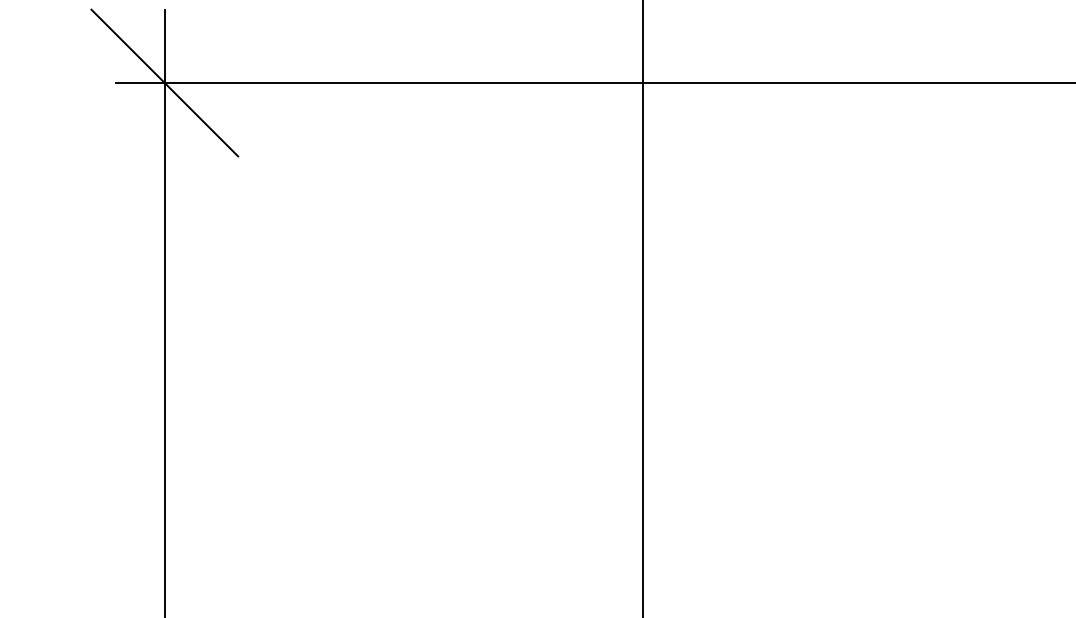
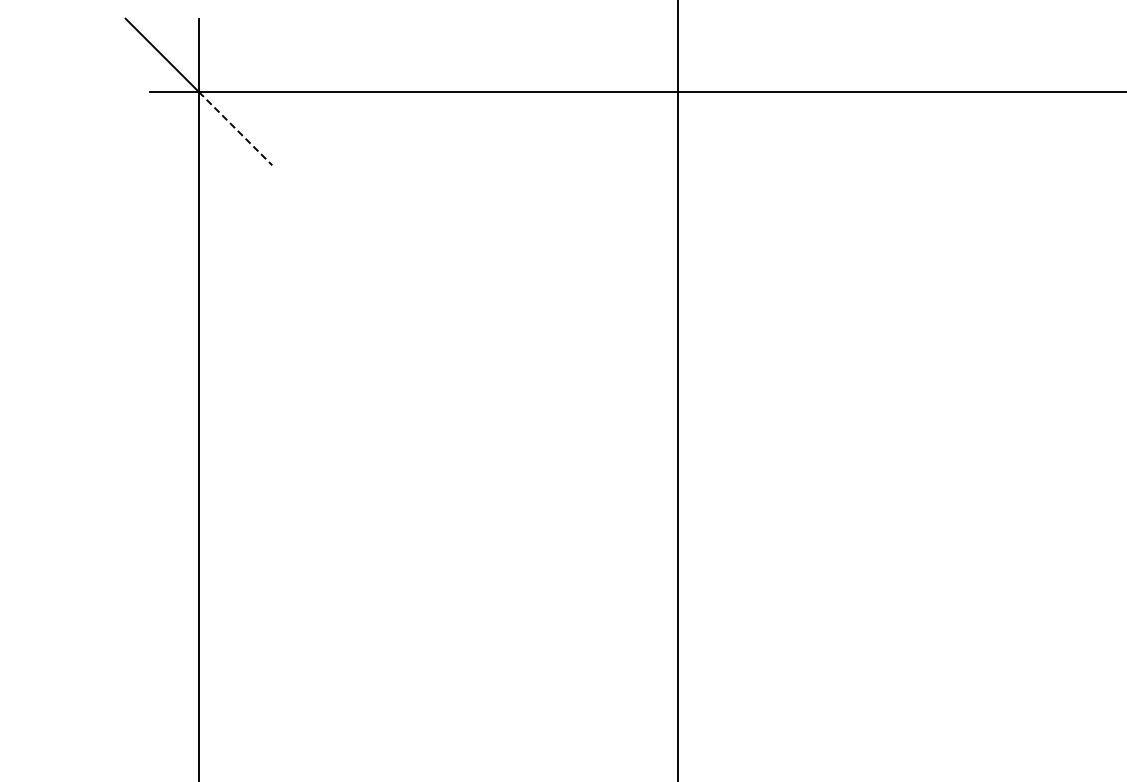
line: (201, 119) -> (235, 128), solid -> dashed

